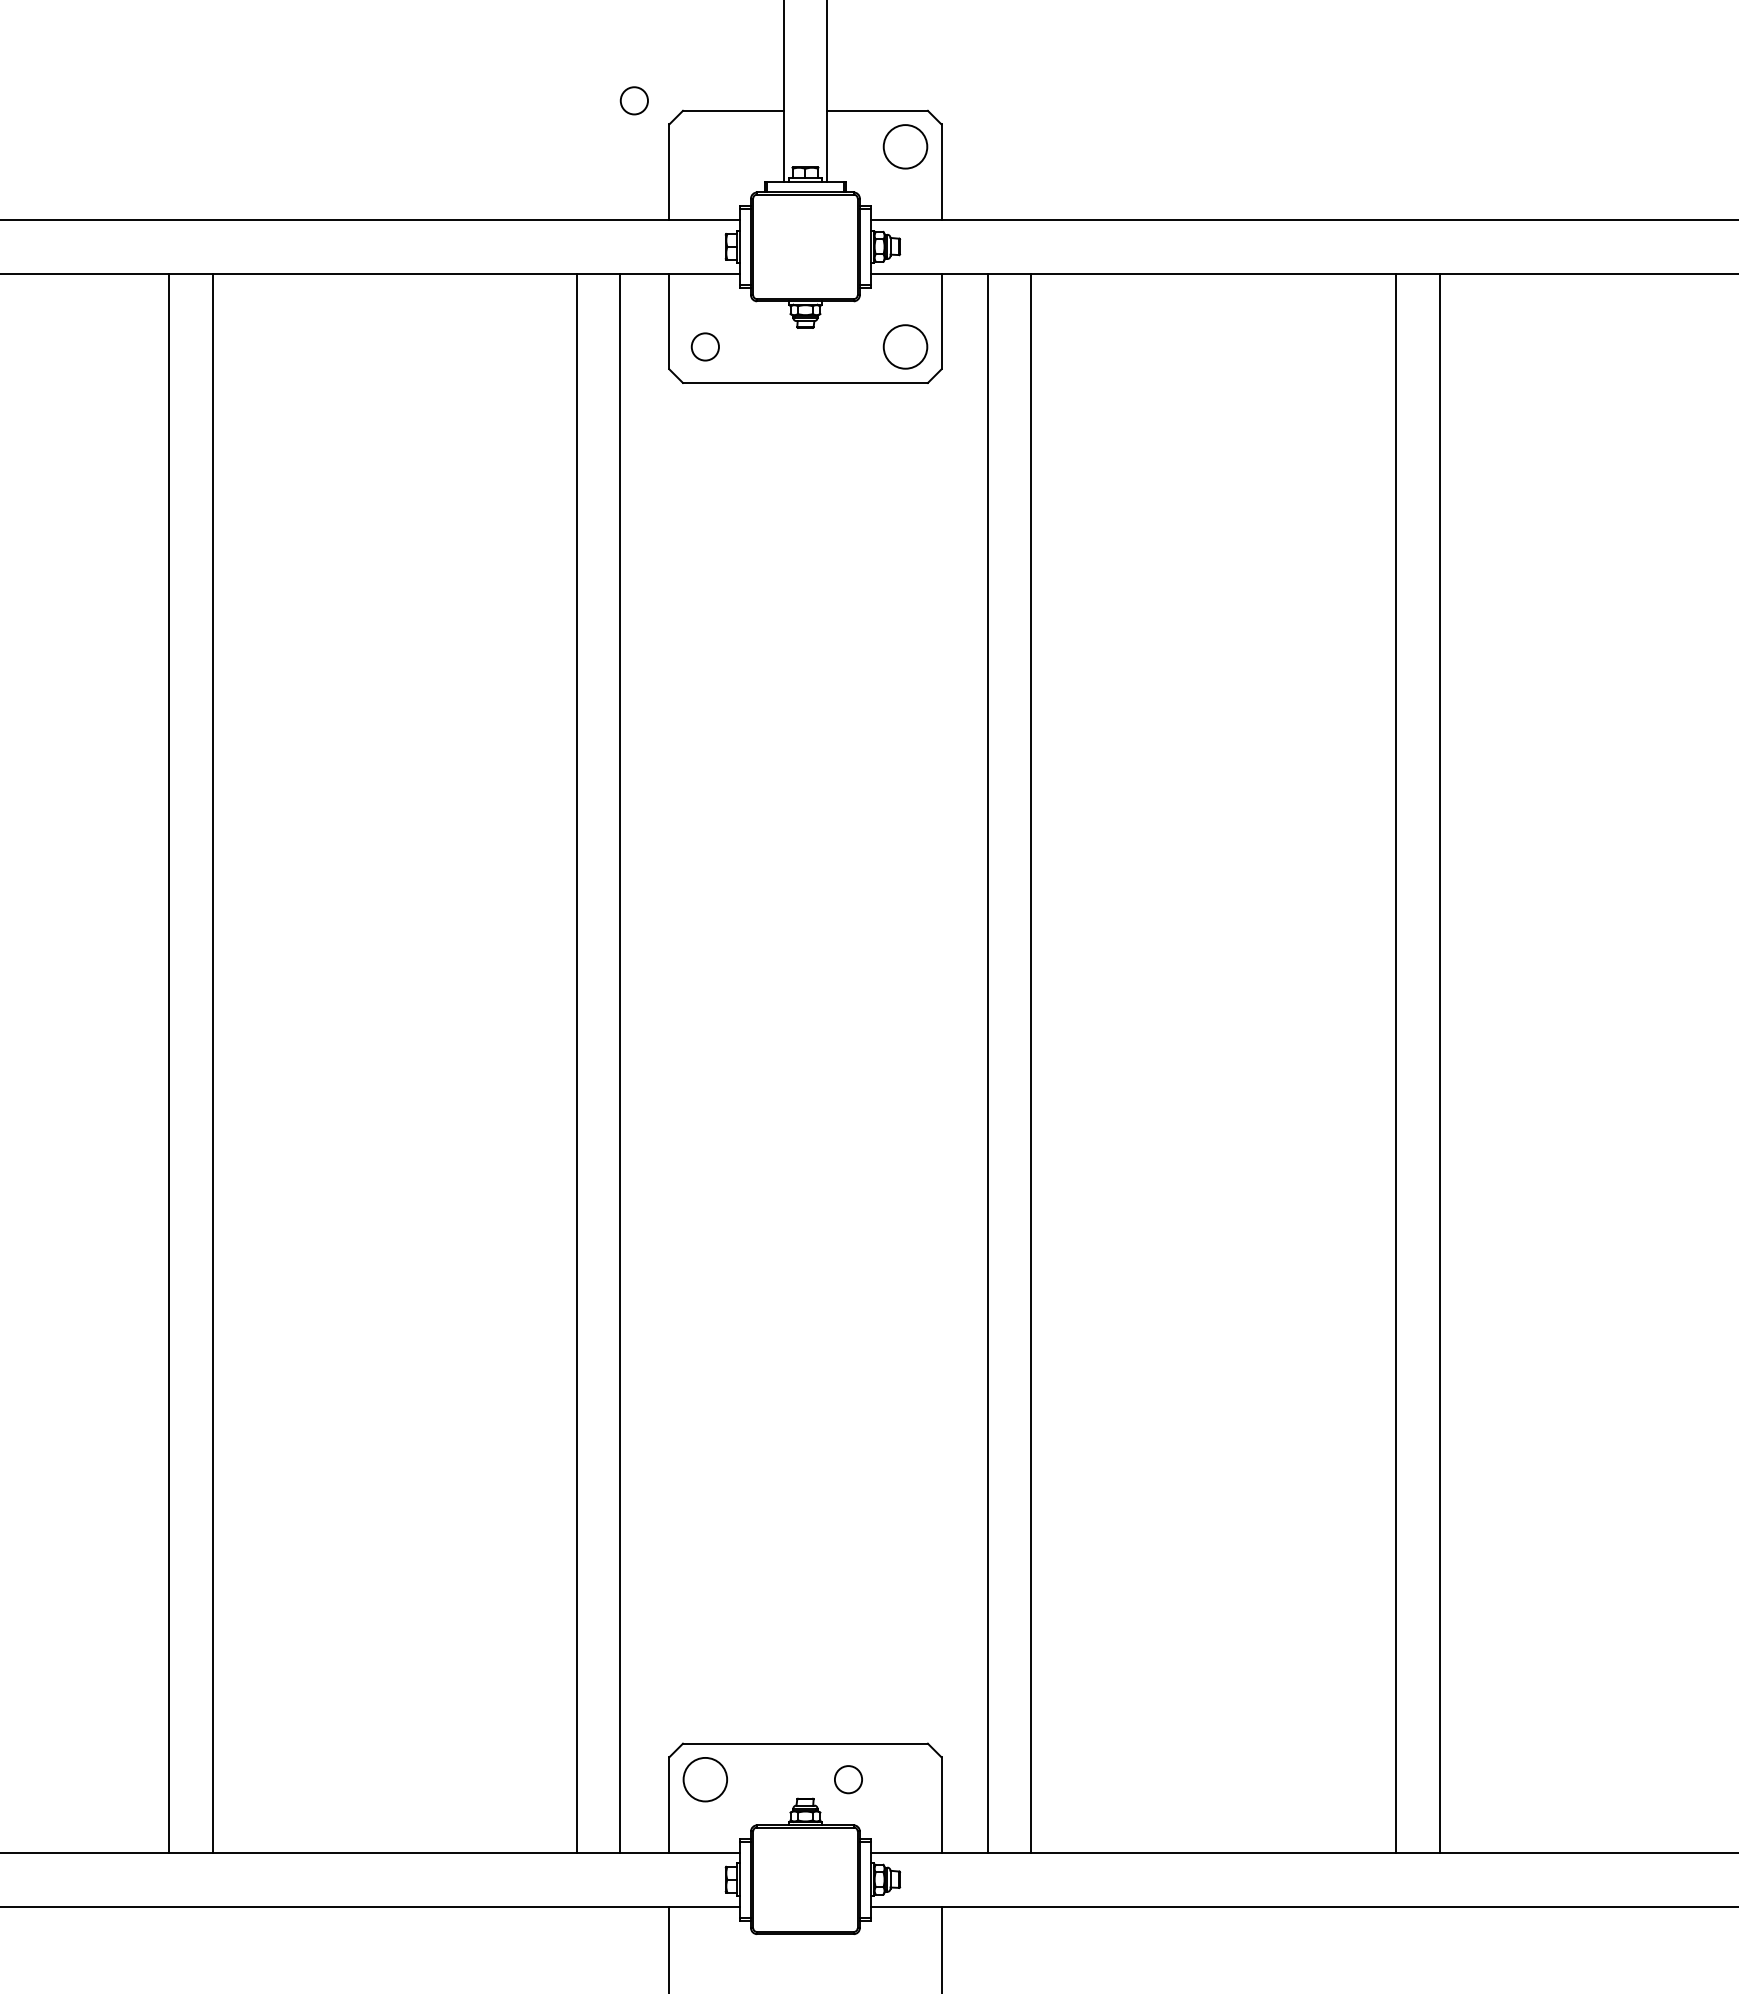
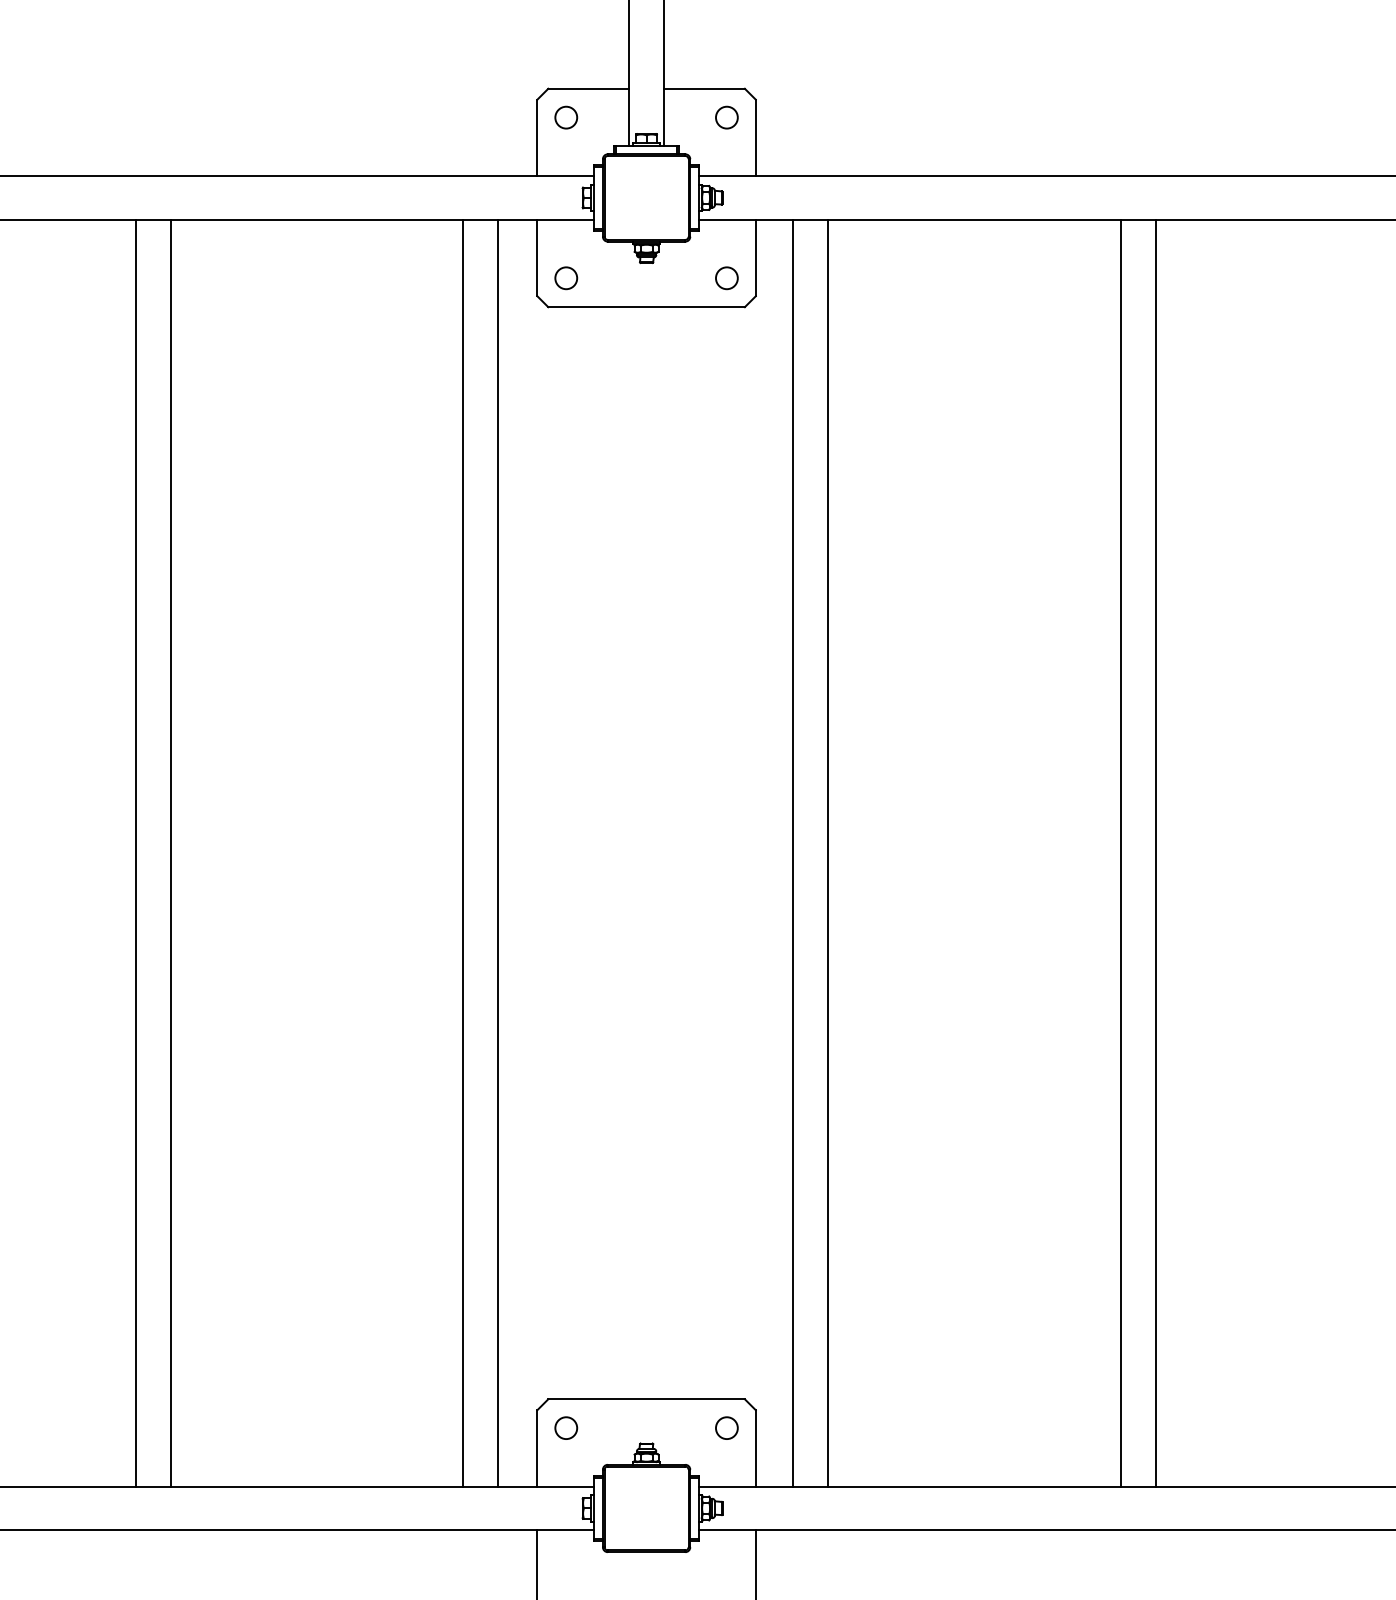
circle: (633, 100) -> (565, 117), moved
circle: (905, 146) -> (726, 117), size x0.62
circle: (905, 346) -> (726, 277), size x0.62
circle: (704, 1779) -> (565, 1428), size x0.62
circle: (848, 1779) -> (726, 1428), moved

